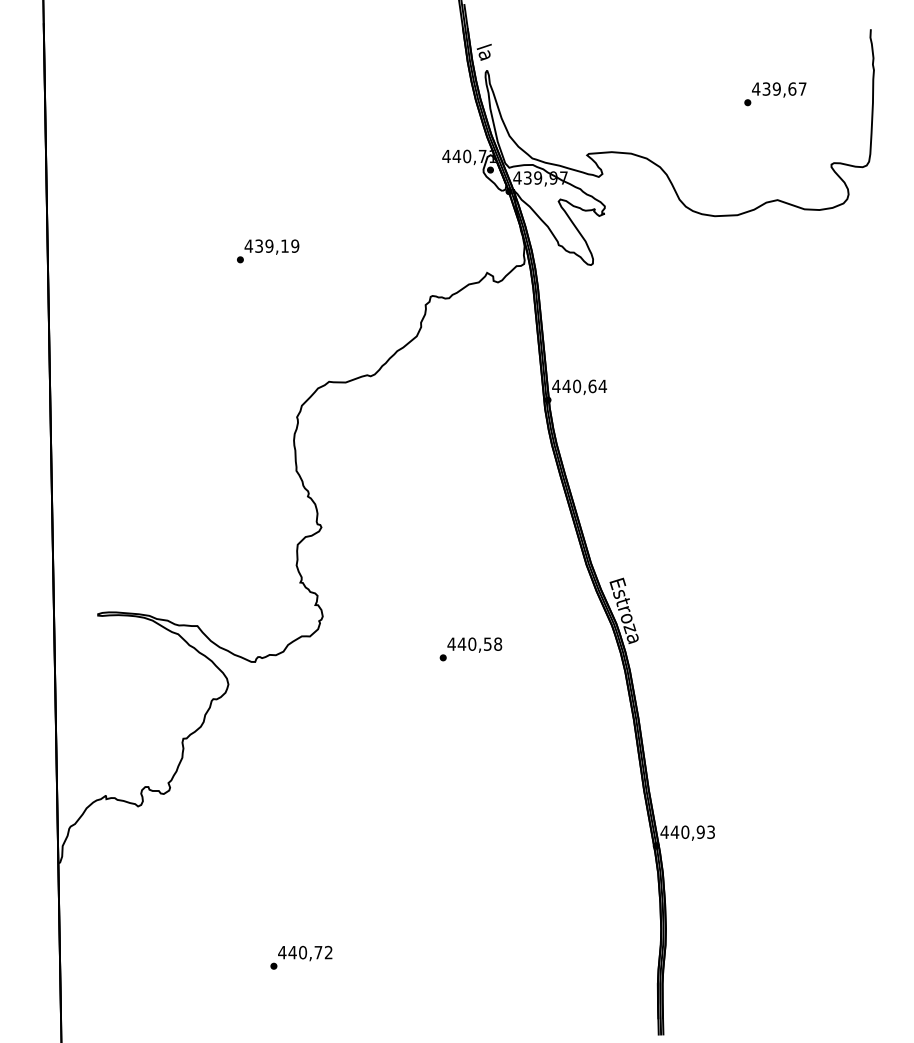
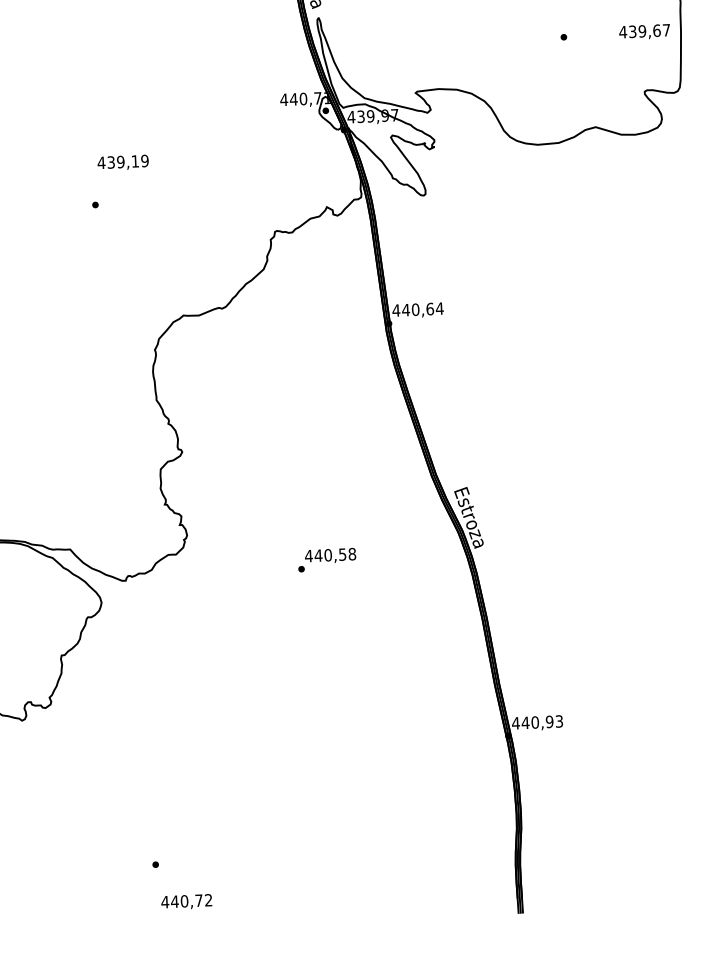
text: (779, 89) -> (644, 31), moved
text: (271, 246) -> (122, 162), moved
text: (305, 953) -> (186, 902), moved

